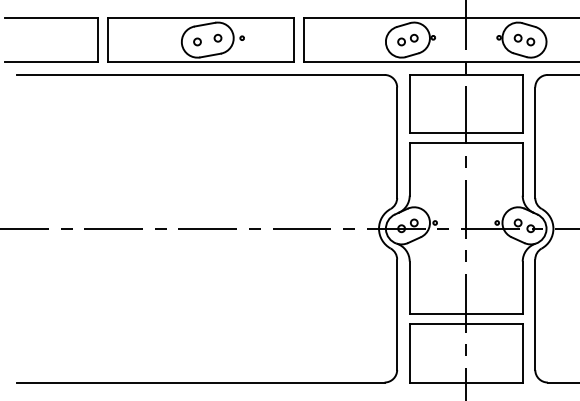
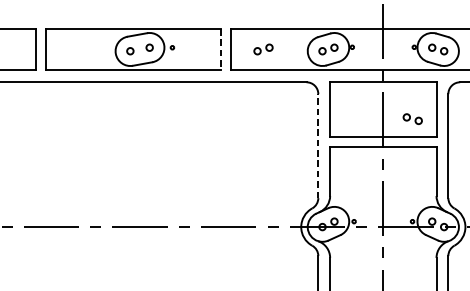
part: (338, 39) -> (263, 48), added
line: (294, 40) -> (221, 49), solid -> dashed
part: (497, 113) -> (412, 118), added
line: (397, 142) -> (318, 145), solid -> dashed

